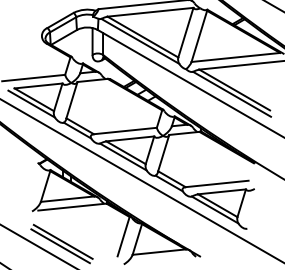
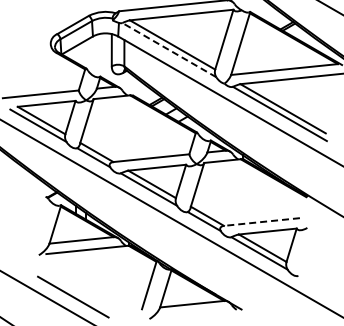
line: (139, 40) -> (168, 49), solid -> dashed
line: (216, 184) -> (261, 222), solid -> dashed
line: (63, 241) -> (76, 291), removed

